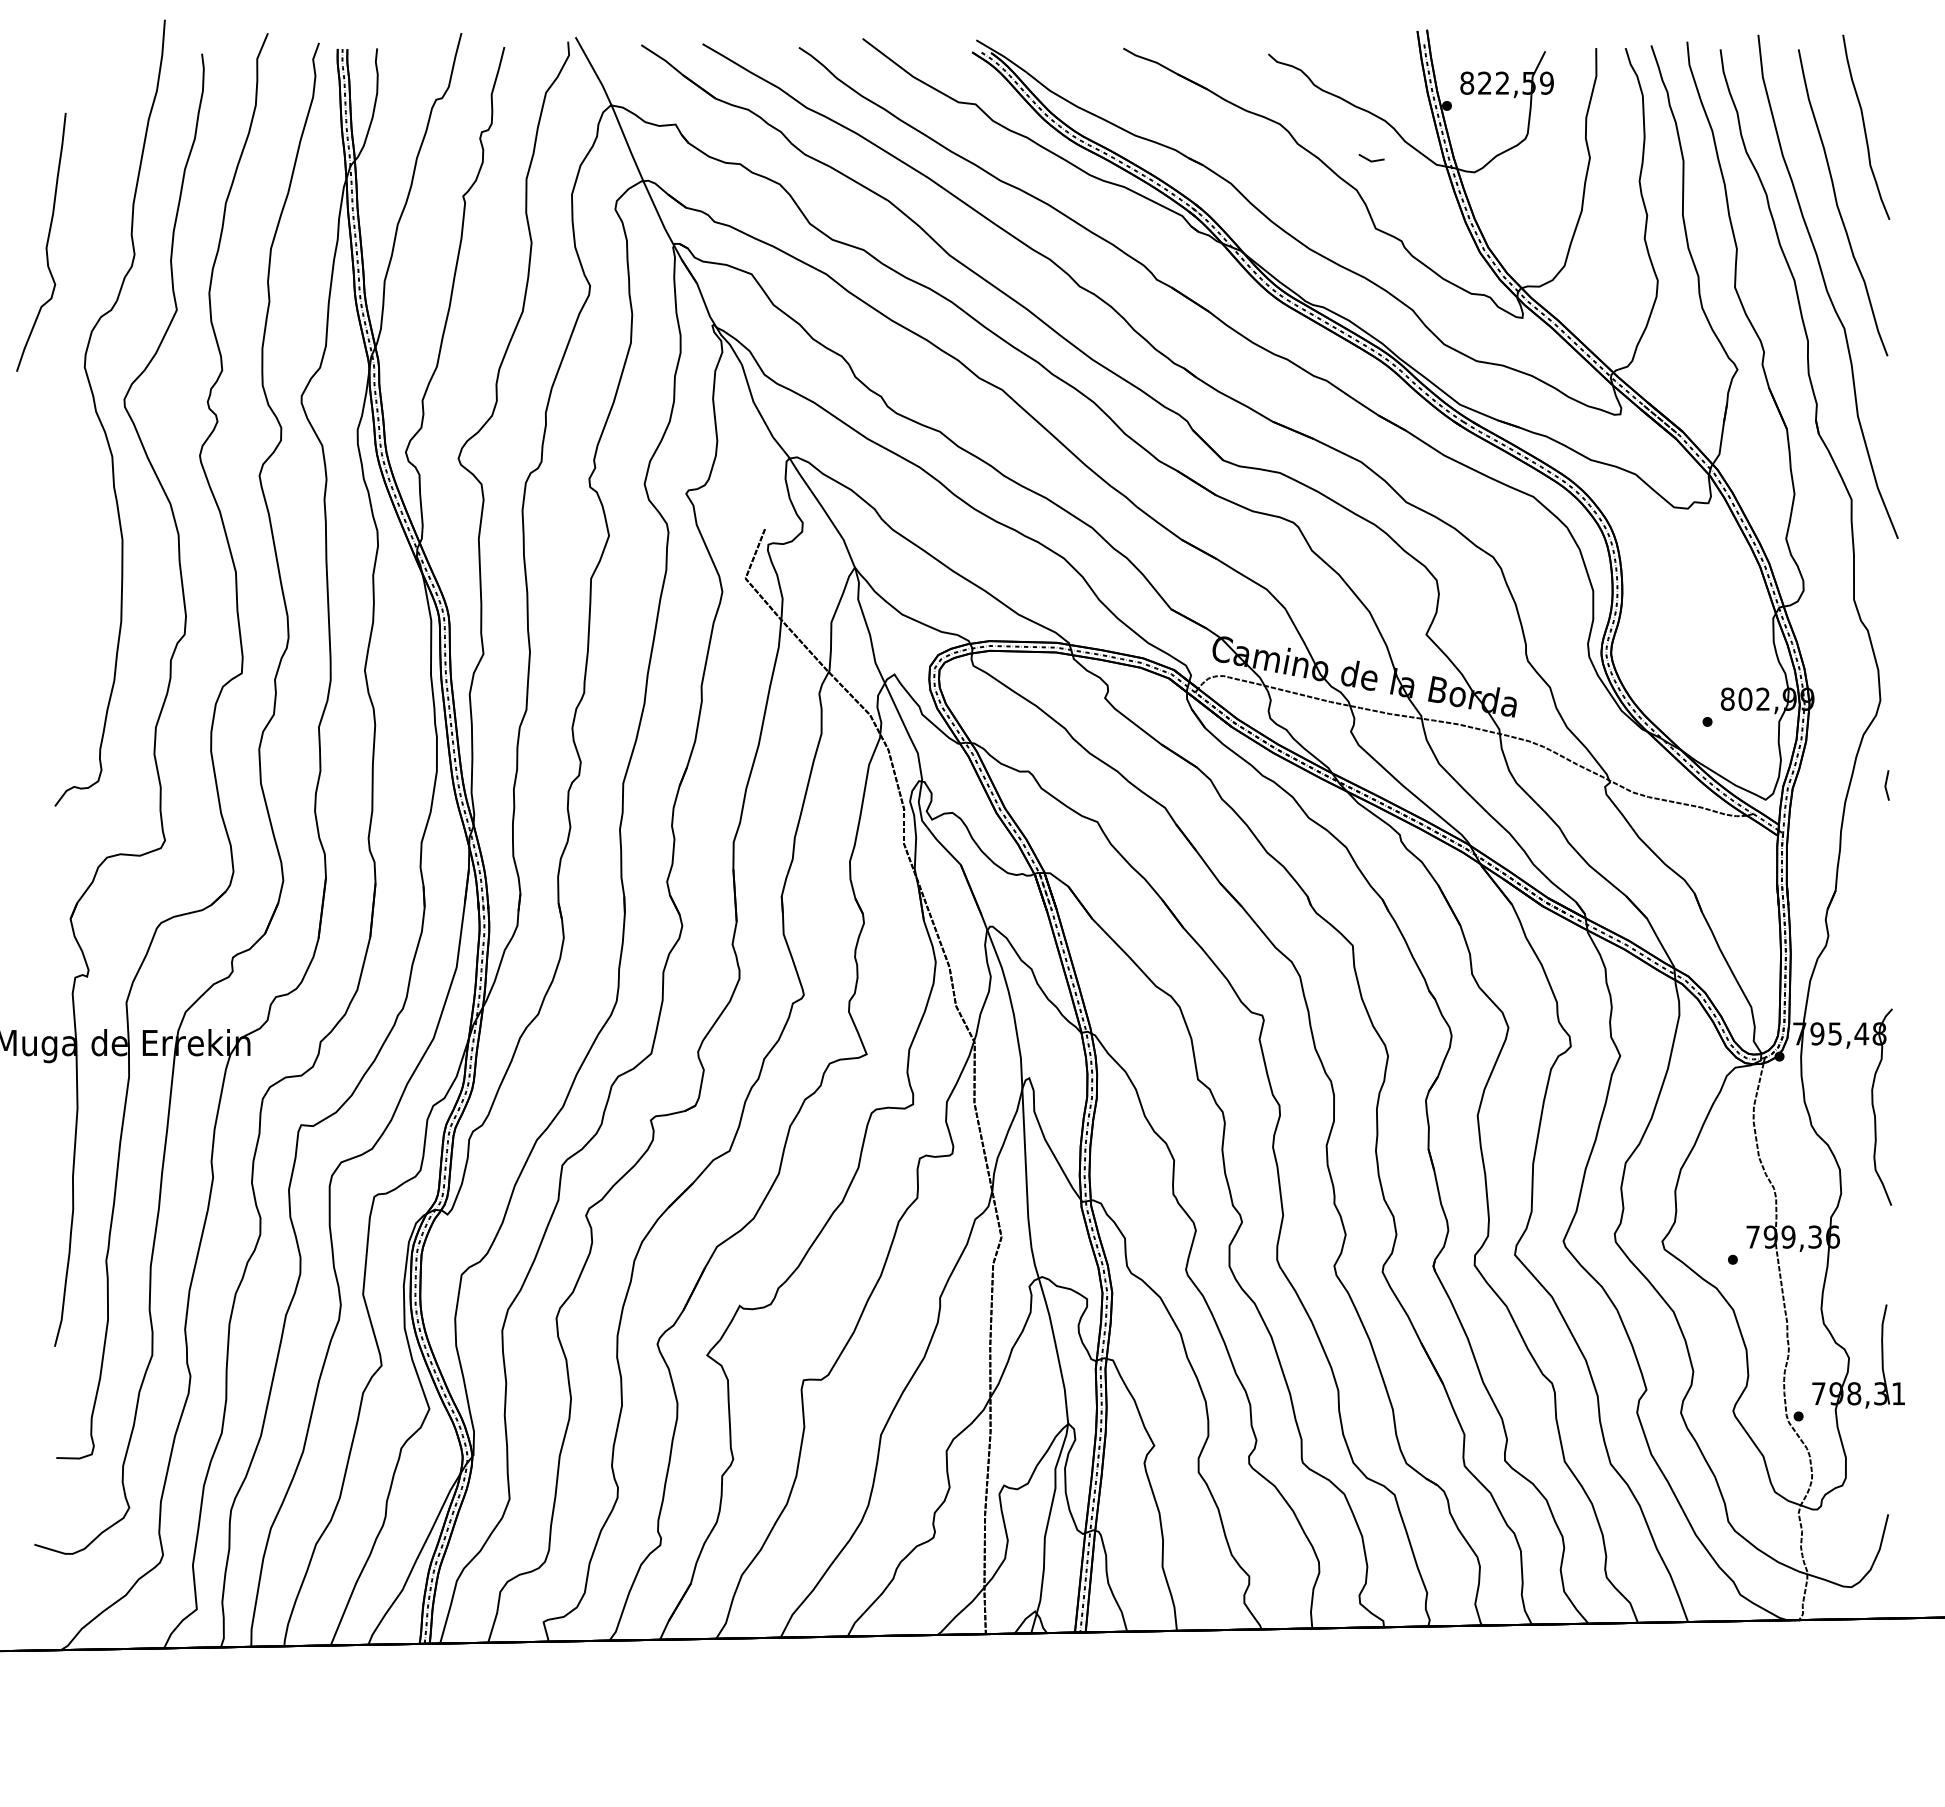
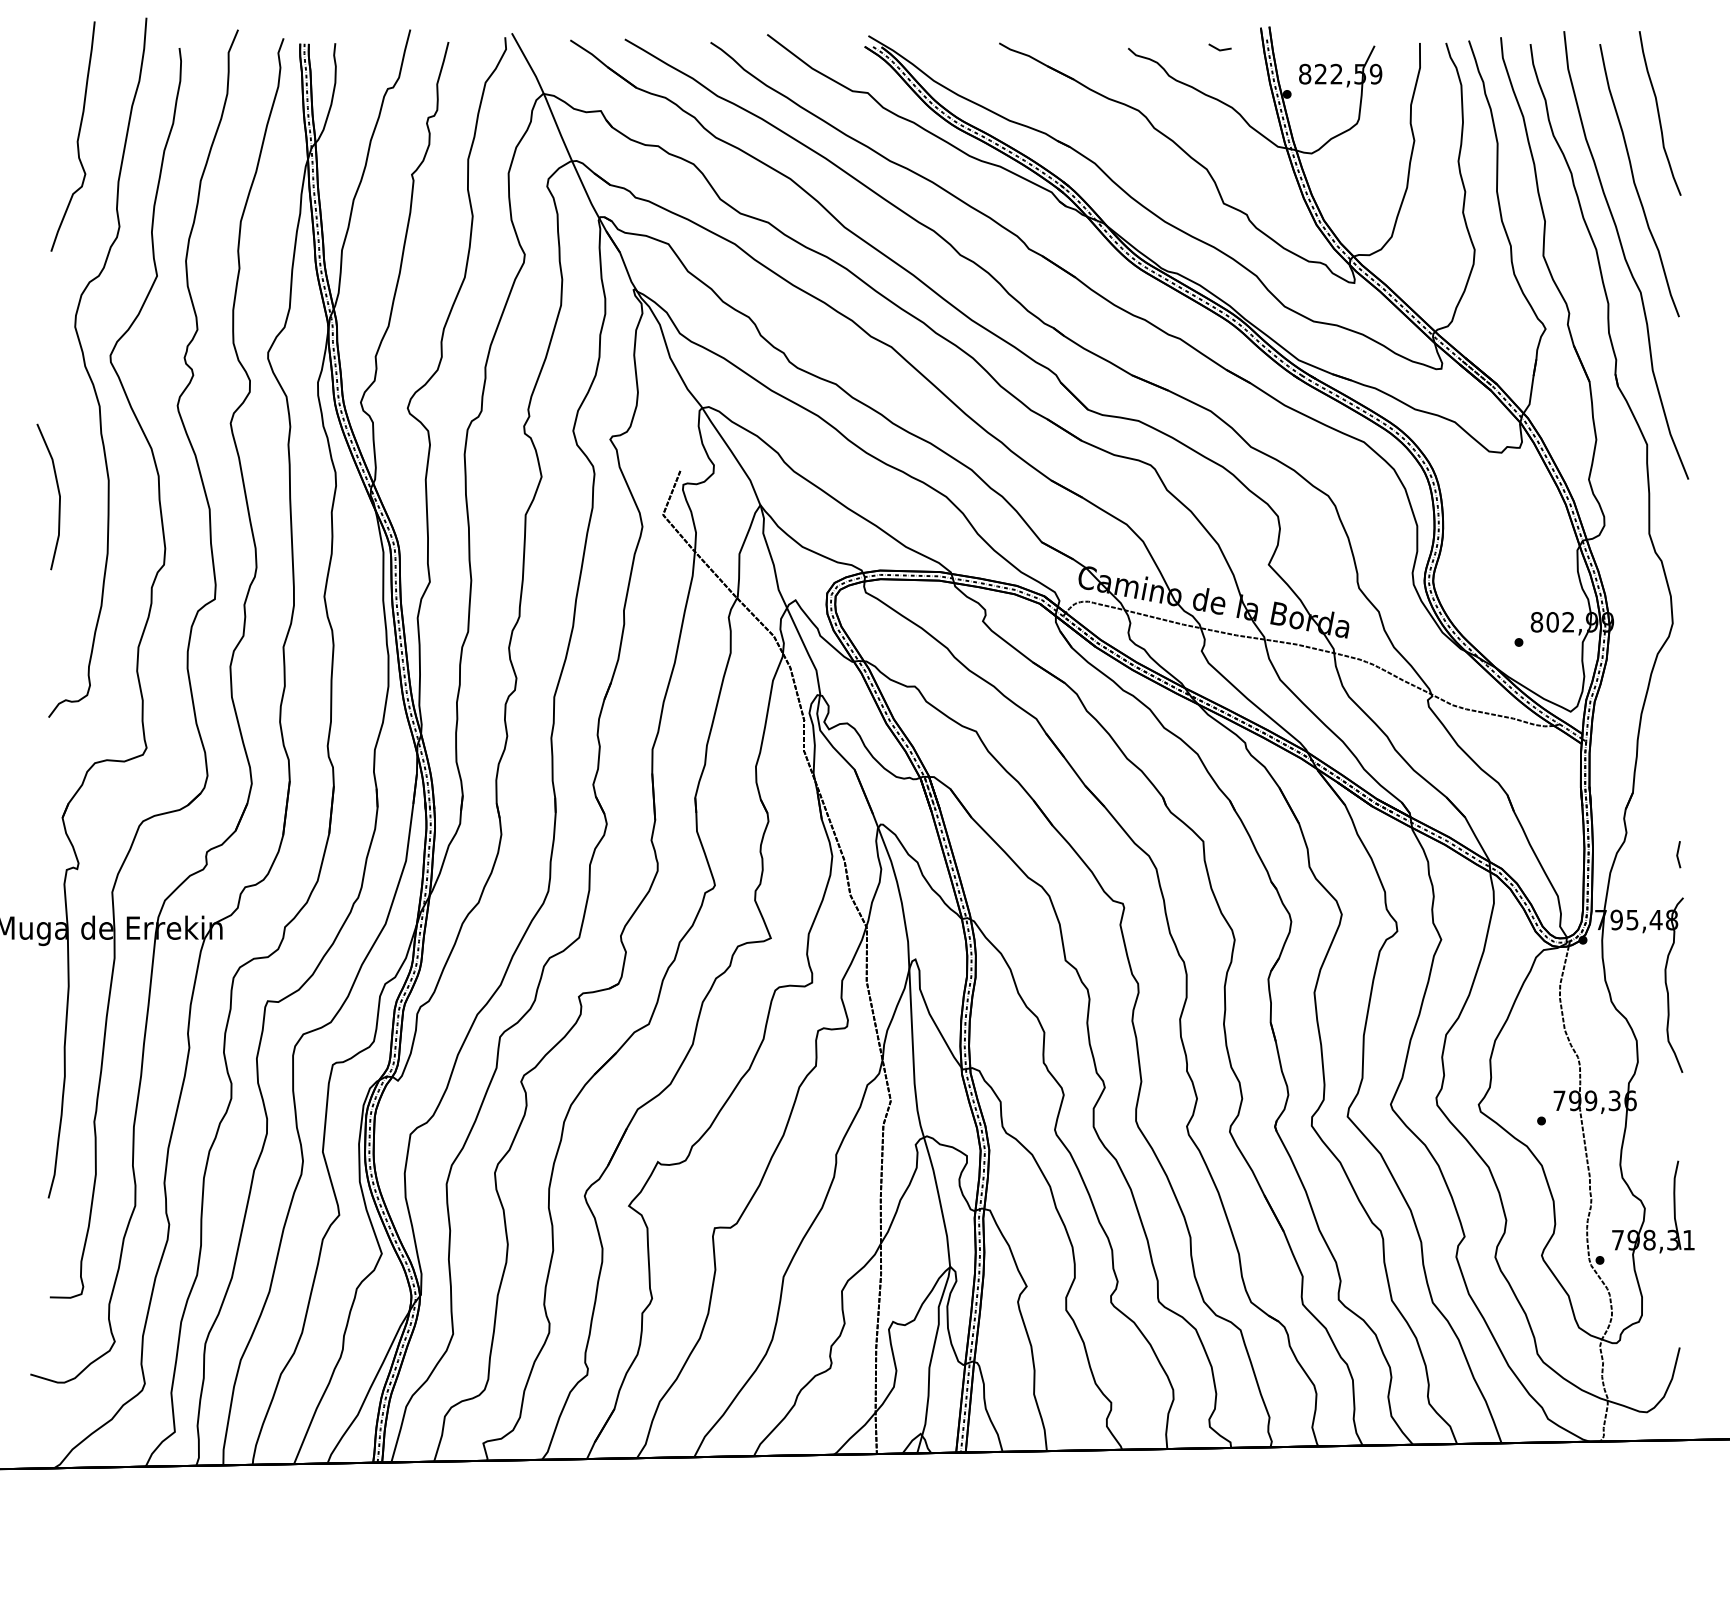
line: (1369, 159) -> (1218, 48), moved
curve: (46, 241) -> (77, 135), moved
line: (66, 558) -> (58, 497), added
line: (1886, 785) -> (1678, 854), moved

